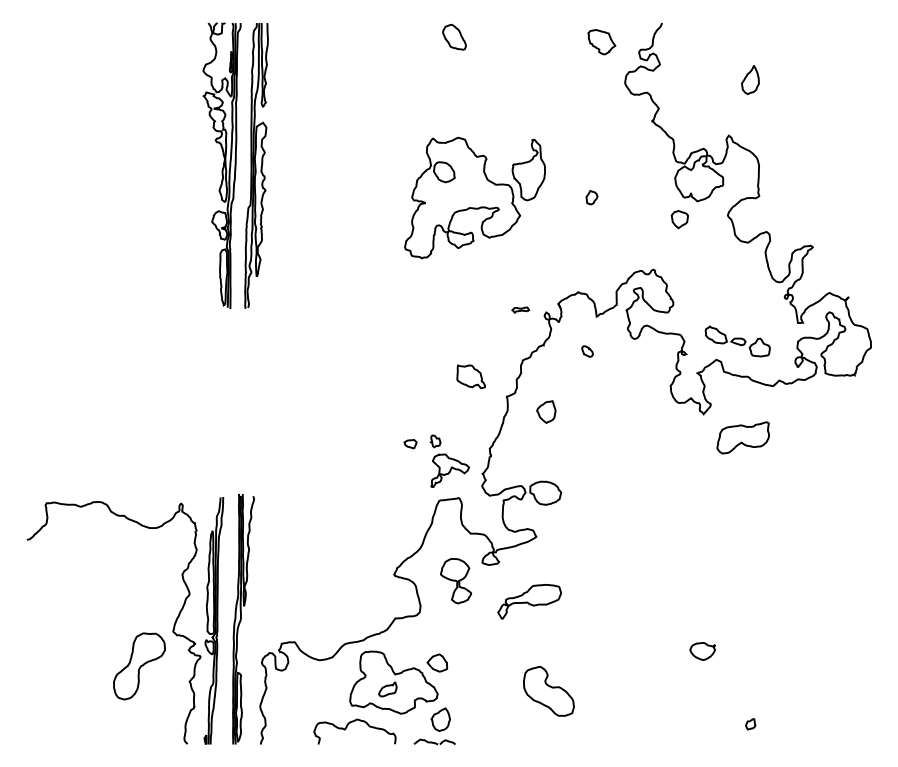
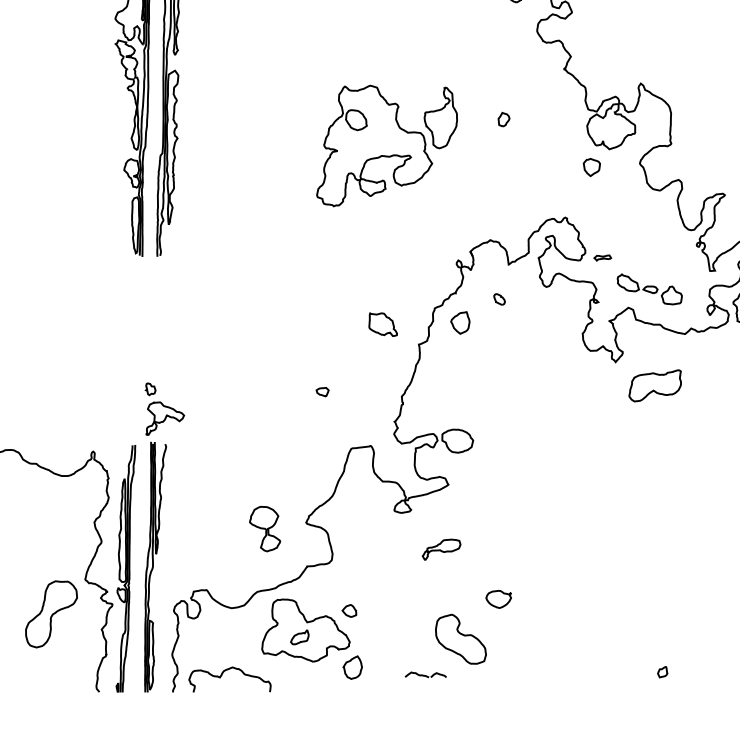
part: (750, 80) -> (662, 28), removed
part: (591, 197) -> (503, 119), moved
part: (520, 309) -> (602, 257), moved
part: (546, 411) -> (460, 322), moved
part: (449, 460) -> (164, 408), moved
part: (456, 581) -> (265, 529), moved
part: (529, 601) -> (441, 549), size x0.6
part: (702, 651) -> (498, 599), moved
part: (437, 662) -> (349, 610), size x0.7
curve: (347, 727) -> (222, 675), moved
part: (434, 741) -> (425, 674), moved

